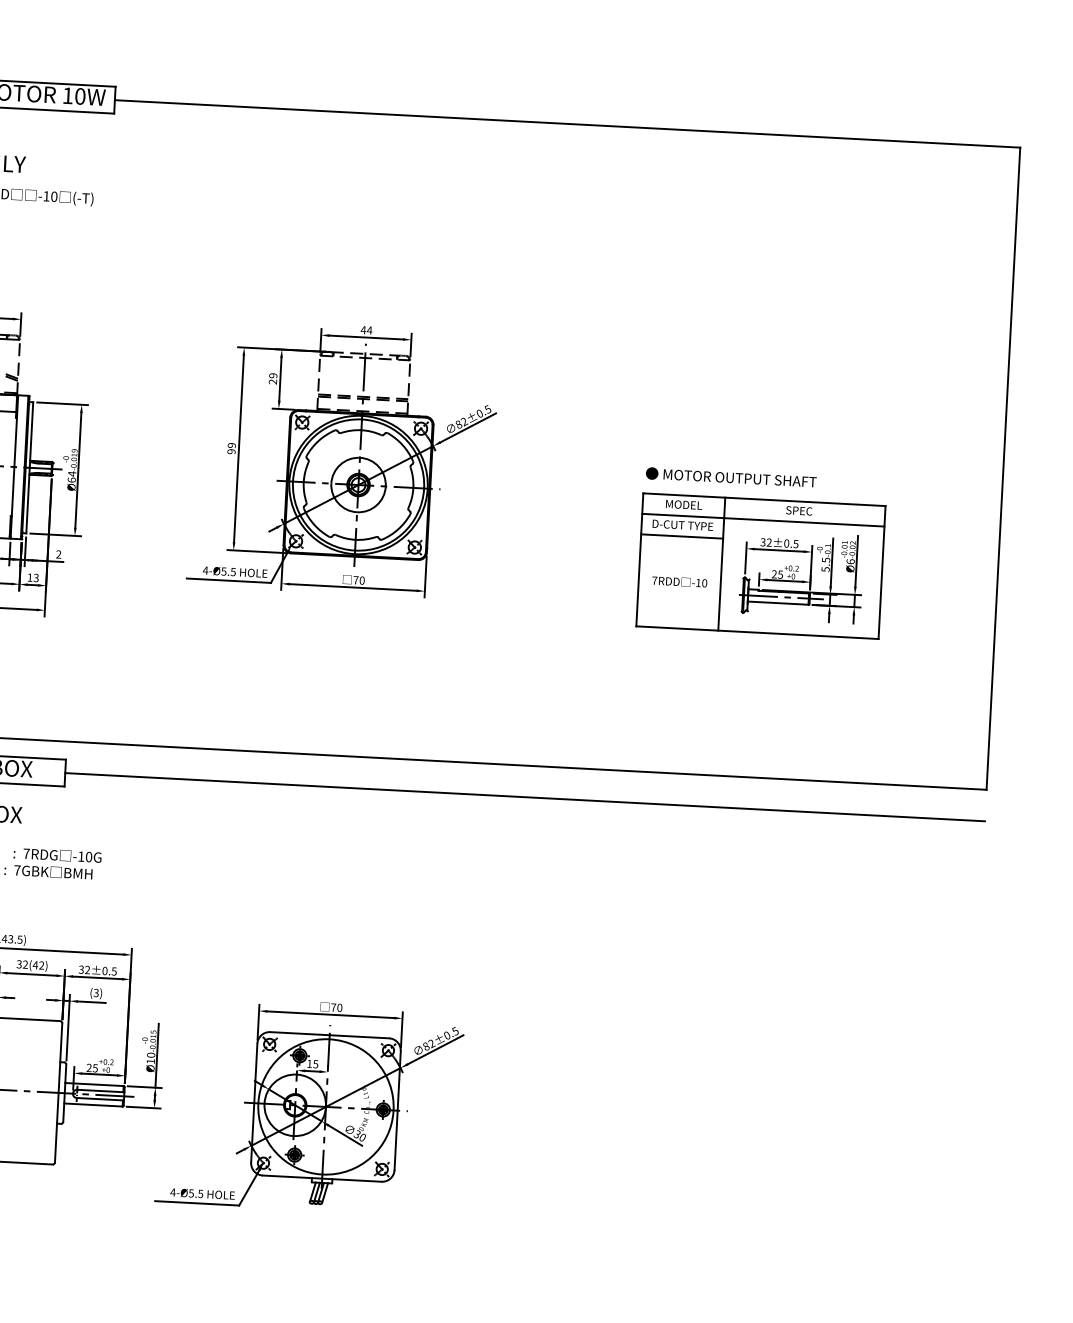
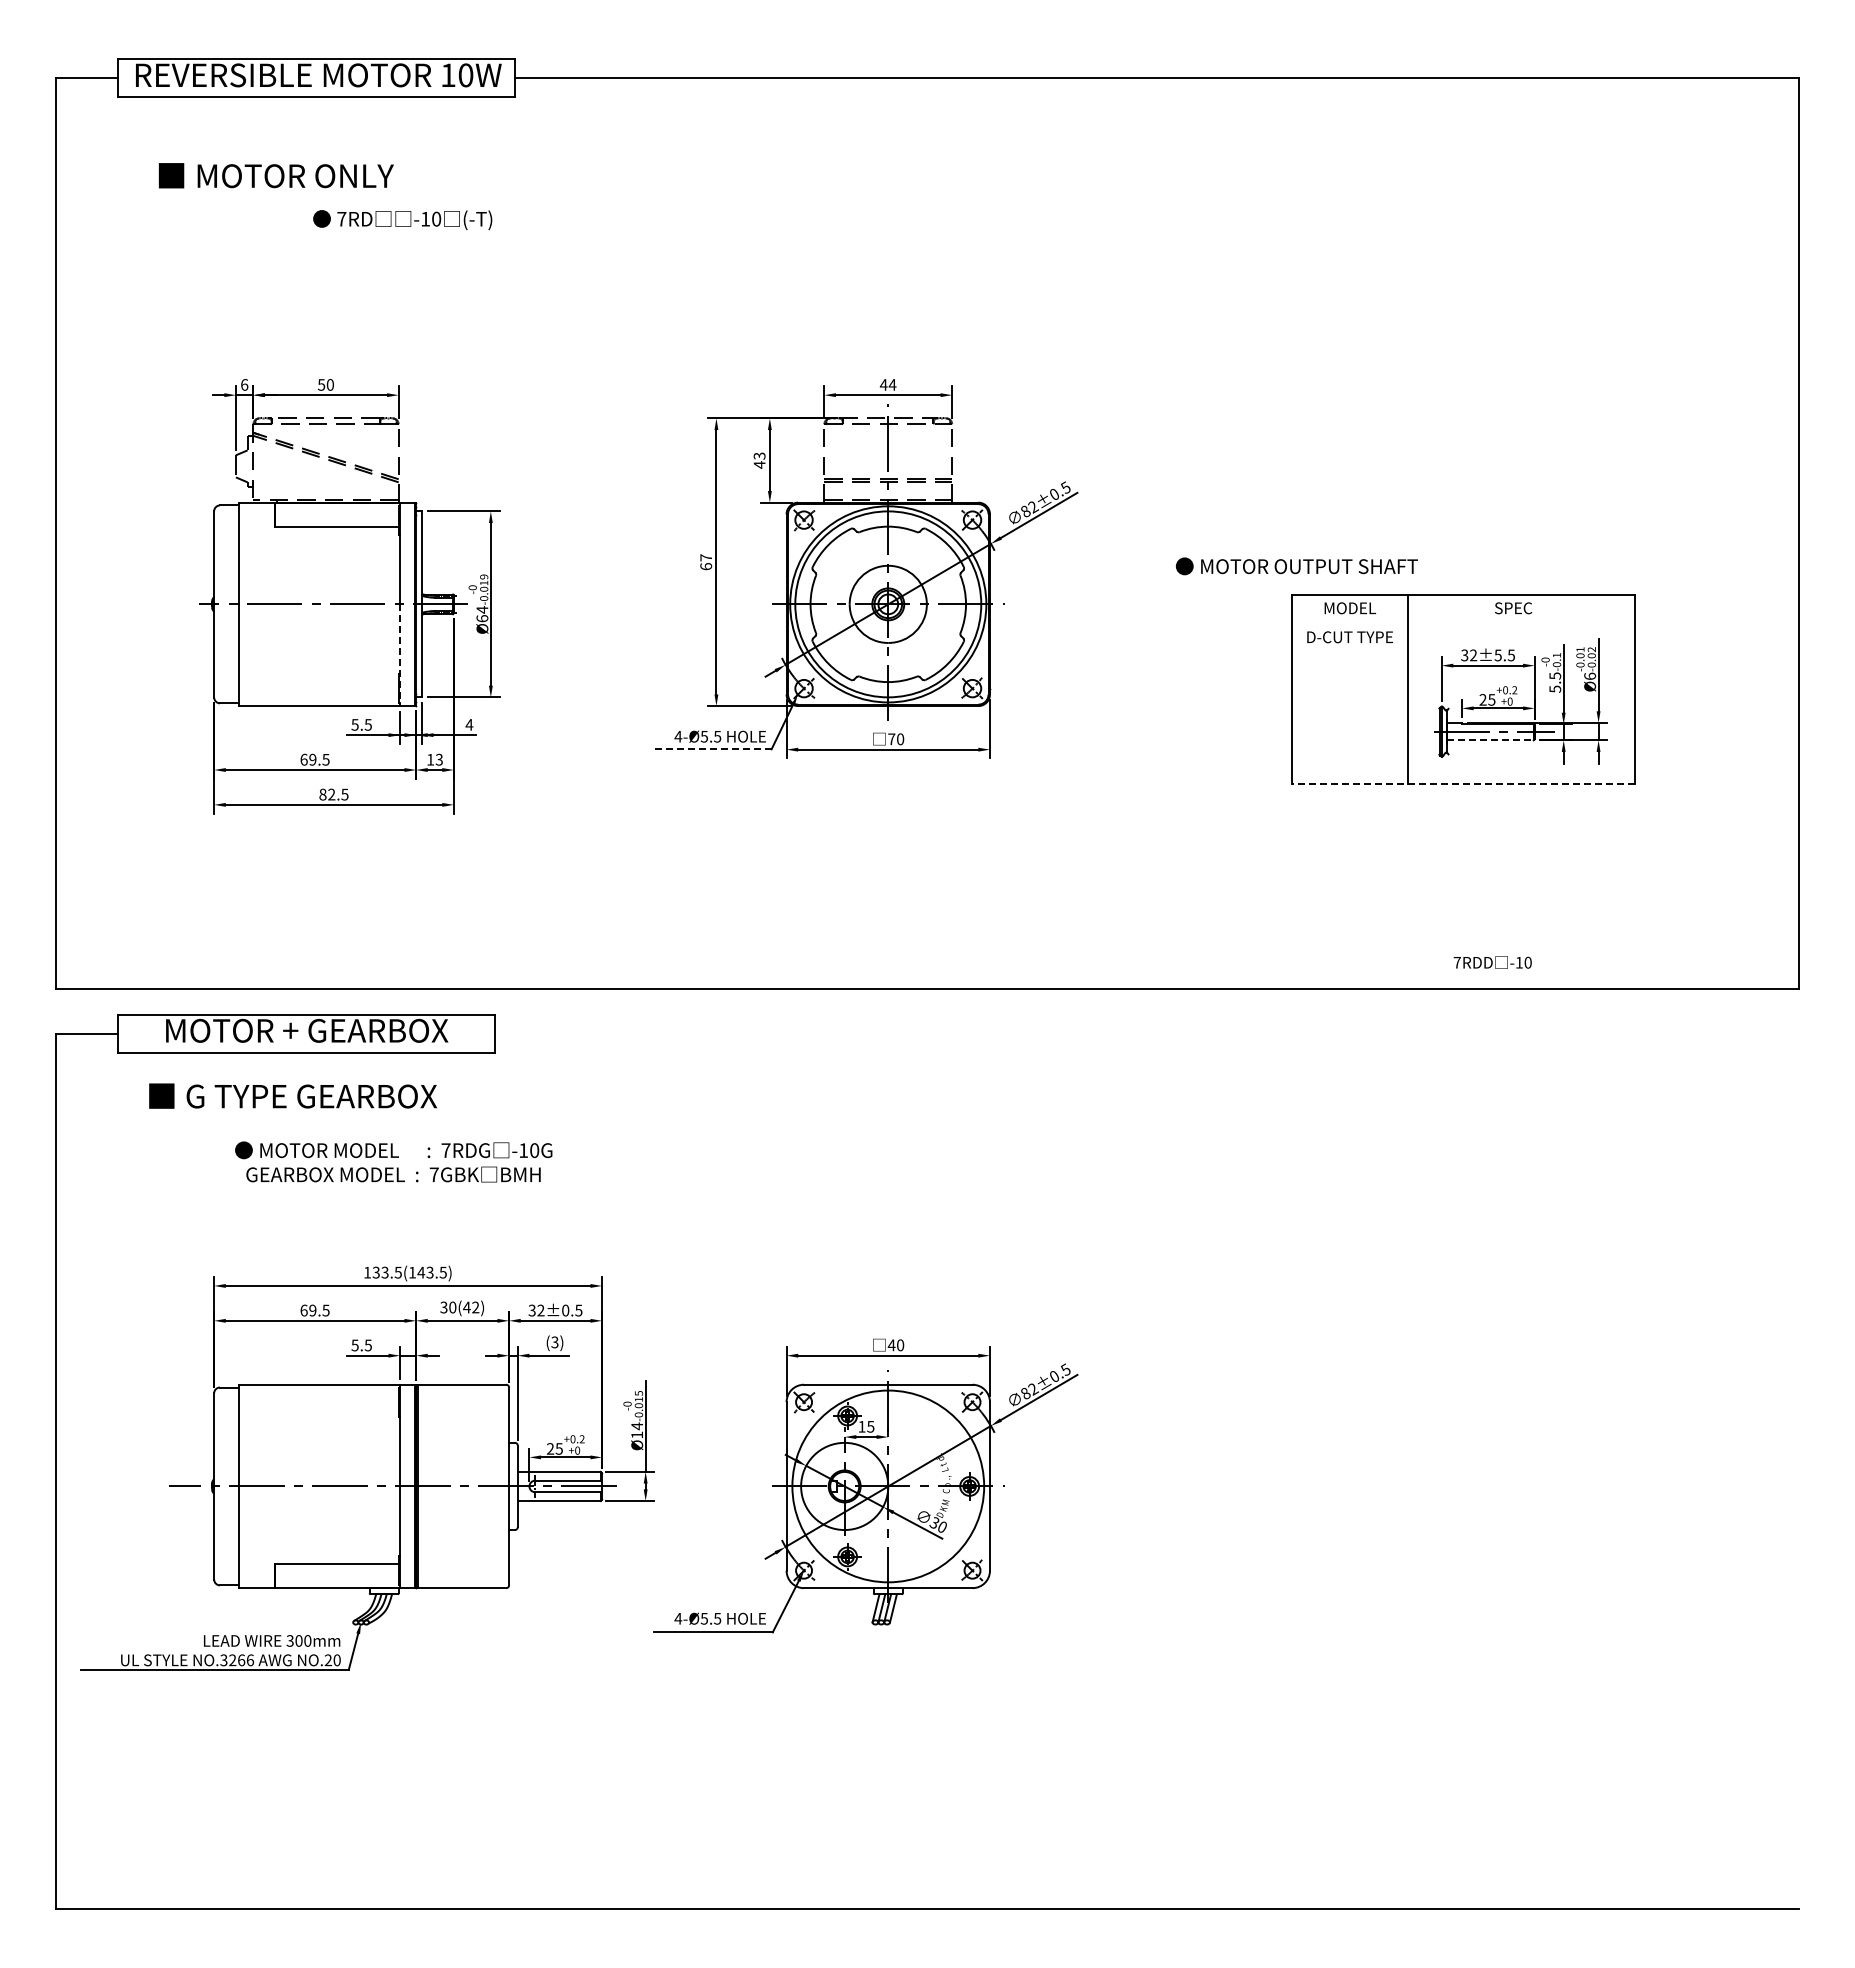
text: (273, 378) -> (759, 460), 29 -> 43
text: (231, 448) -> (706, 562), 99 -> 67
text: (730, 477) -> (1296, 566), moved
line: (12, 503) -> (400, 655), solid -> dashed
line: (763, 520) -> (1463, 624), removed
line: (681, 536) -> (1349, 653), removed
text: (786, 543) -> (1497, 655), 32±0.5 -> 32±5.5
text: (58, 554) -> (469, 724), 2 -> 4
line: (228, 580) -> (711, 749), solid -> dashed
text: (679, 581) -> (1492, 962), moved
line: (778, 603) -> (1491, 740), solid -> dashed
line: (757, 632) -> (1463, 783), solid -> dashed
line: (524, 797) -> (1146, 1033), removed
text: (25, 964) -> (452, 1307), 32(42) -> 30(42)
text: (333, 1007) -> (891, 1345), 70 -> 40
text: (151, 1055) -> (637, 1426), Ø10 -> Ø14

